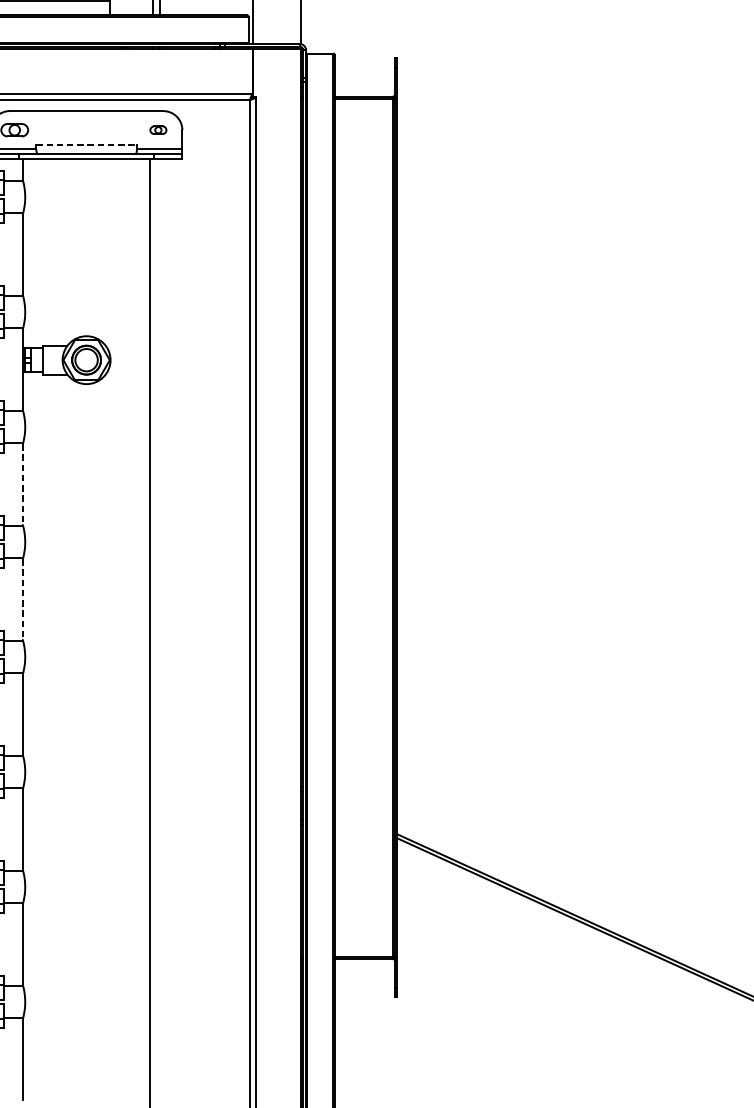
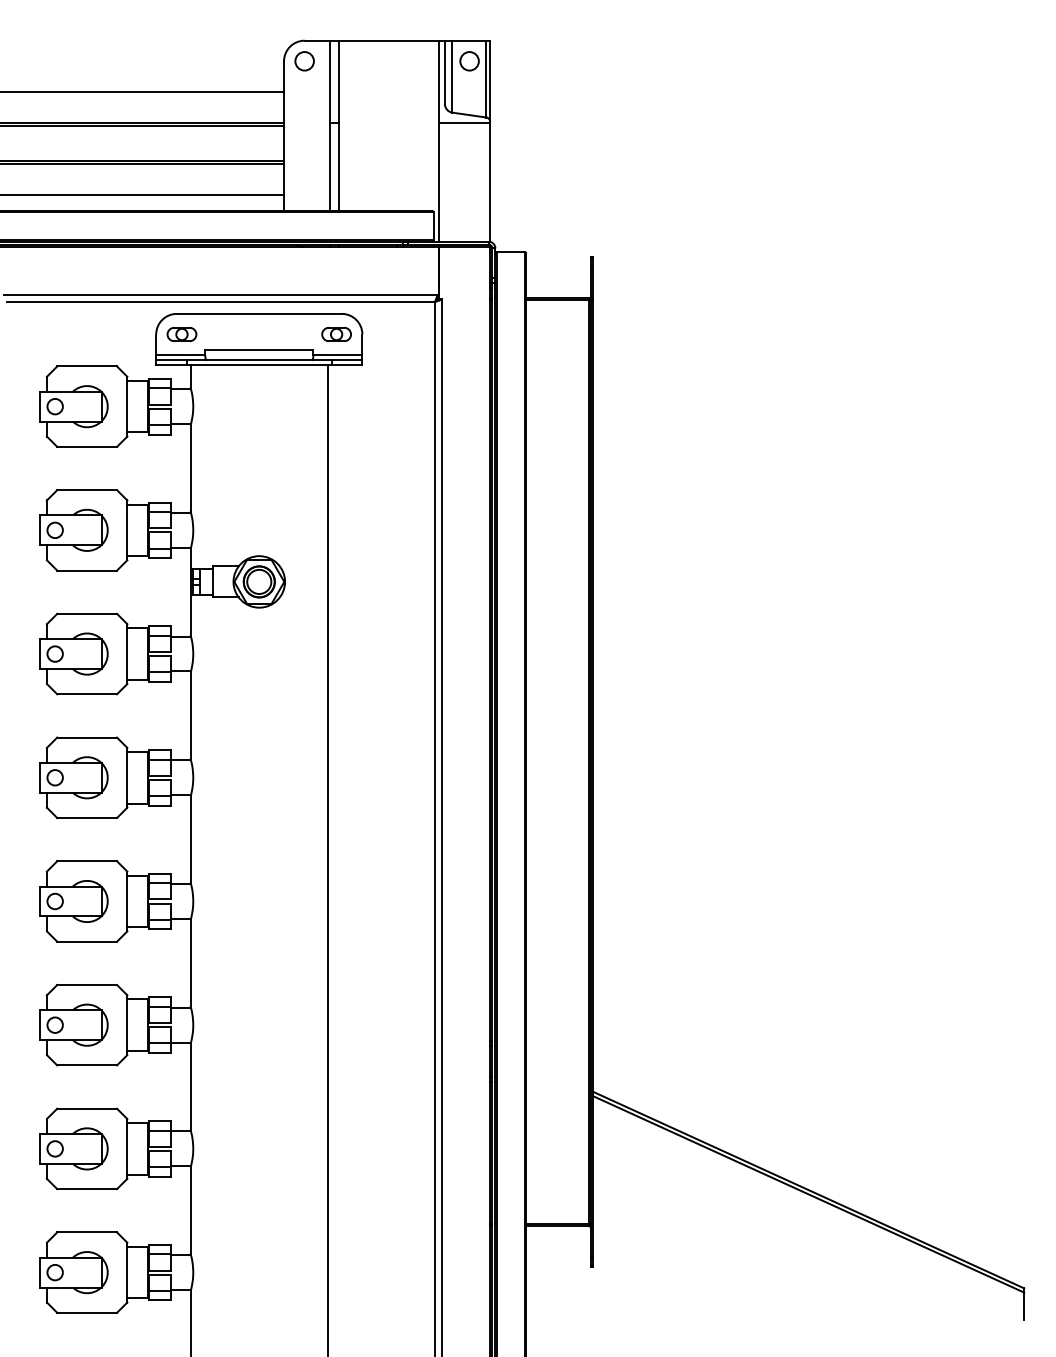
part: (158, 130) -> (336, 334), size x1.67
line: (86, 144) -> (259, 349), dashed -> solid
line: (22, 484) -> (190, 715), dashed -> solid
line: (22, 599) -> (190, 839), dashed -> solid

